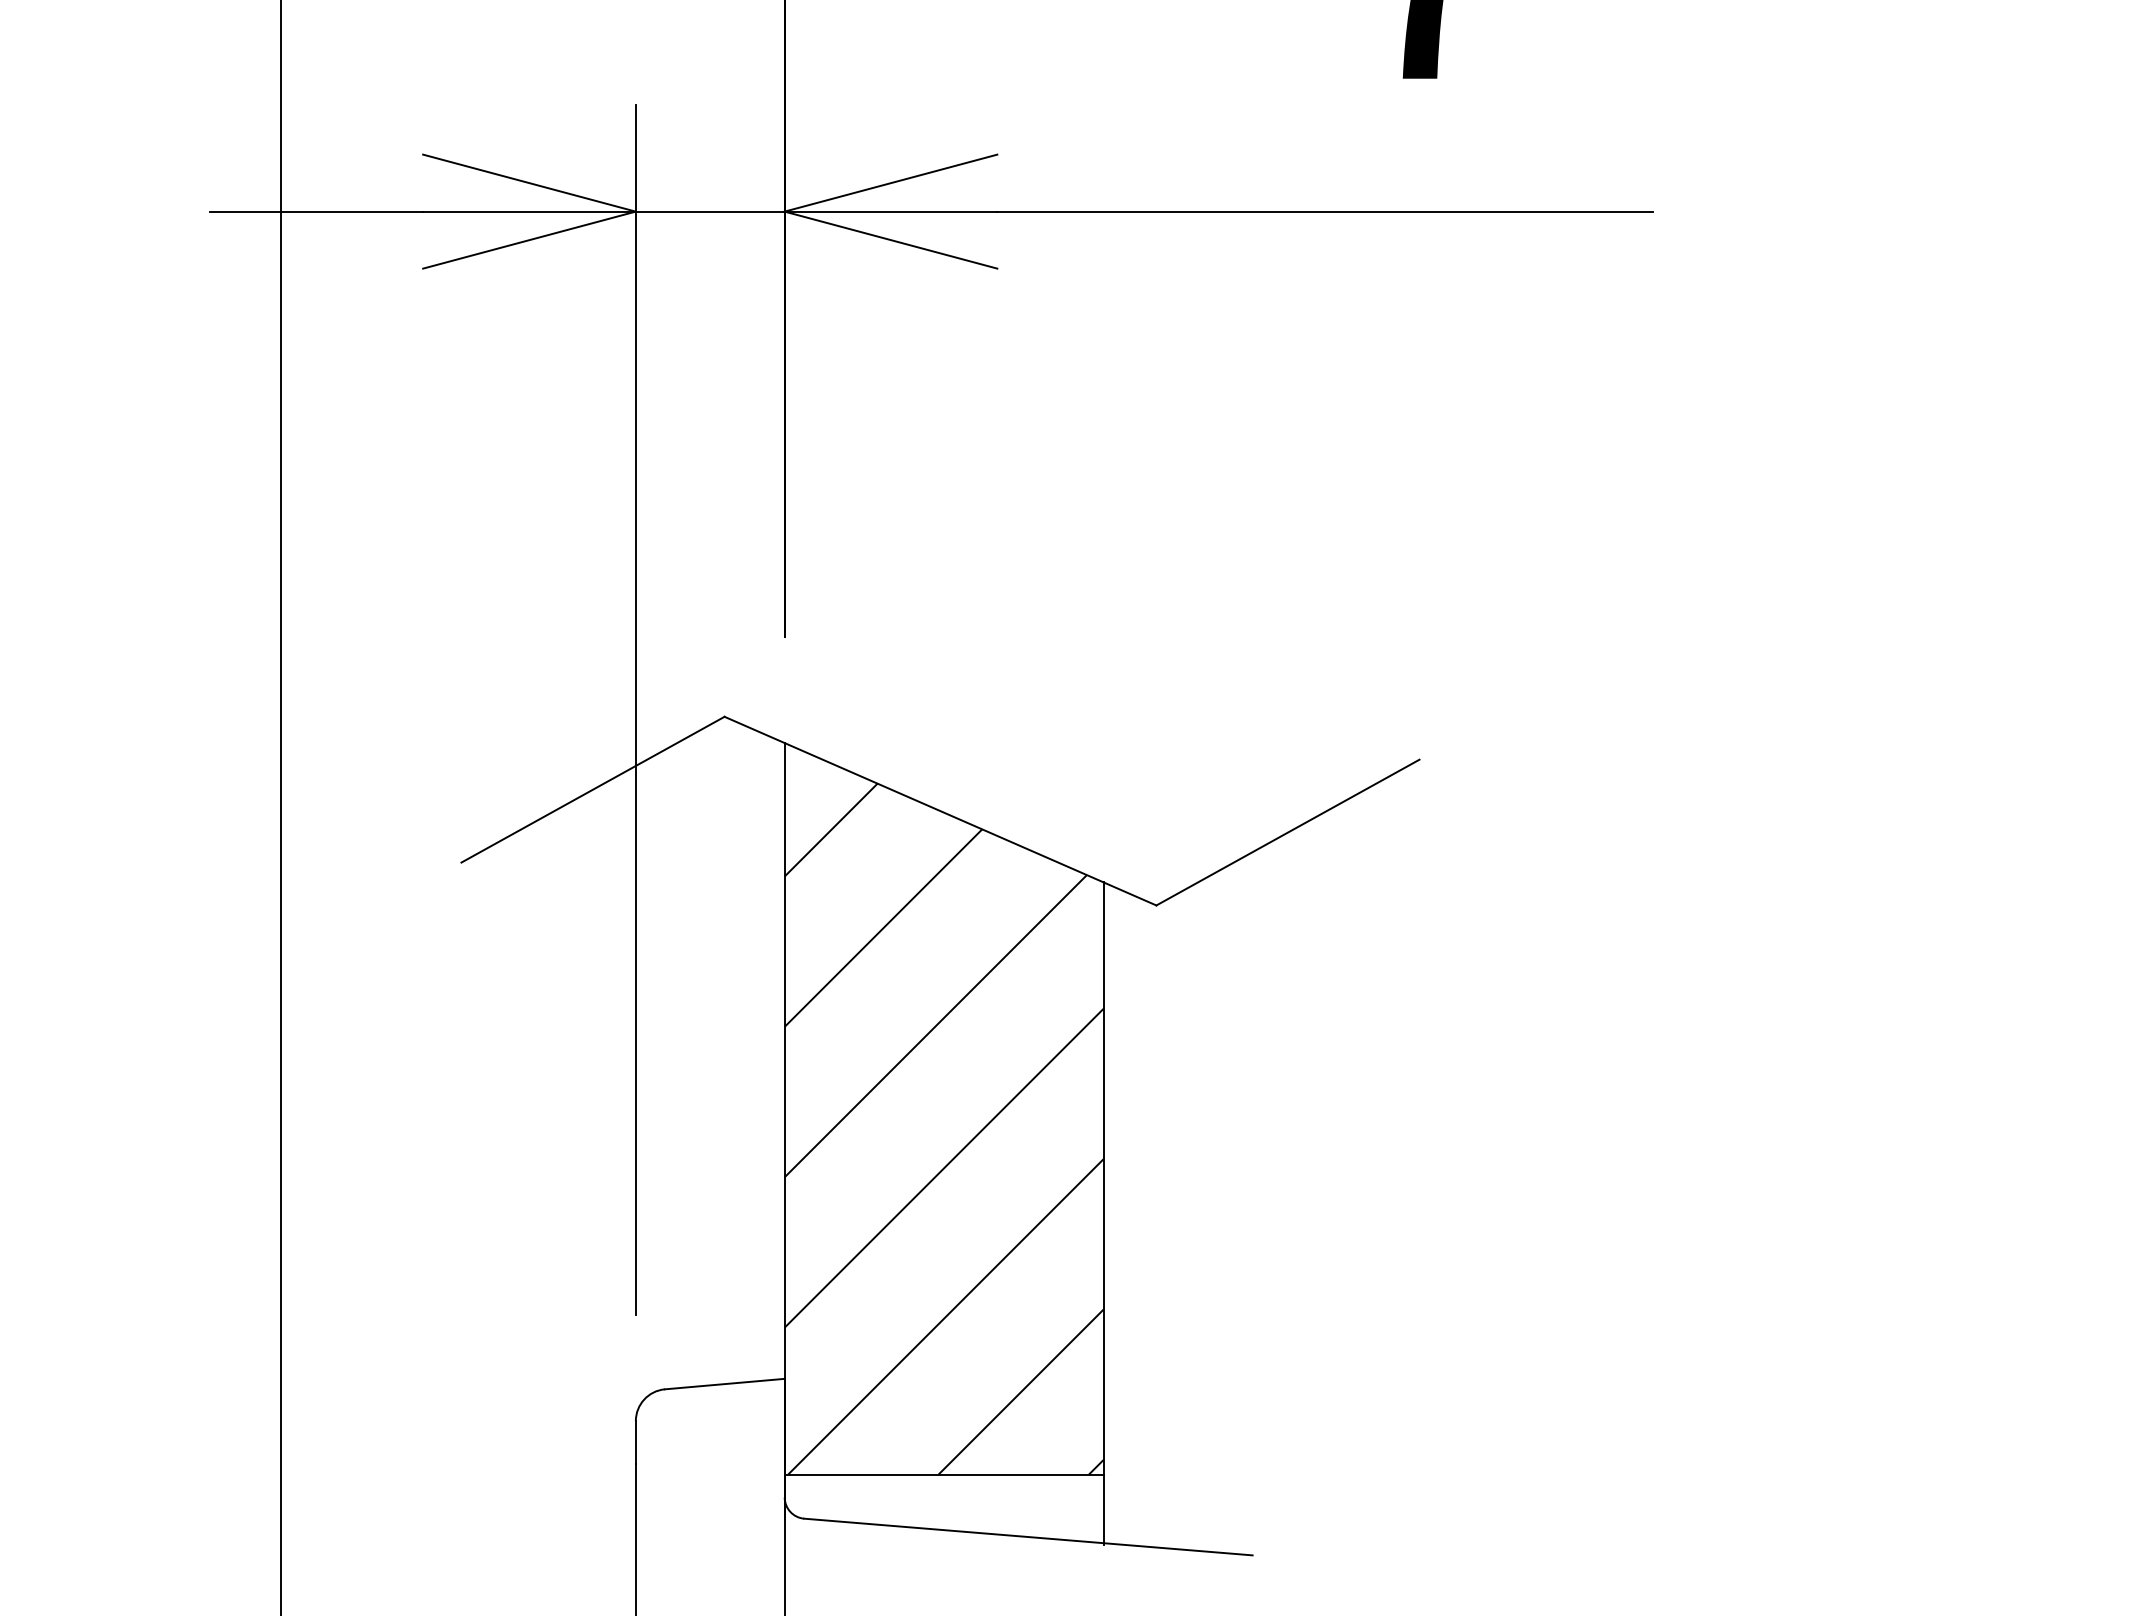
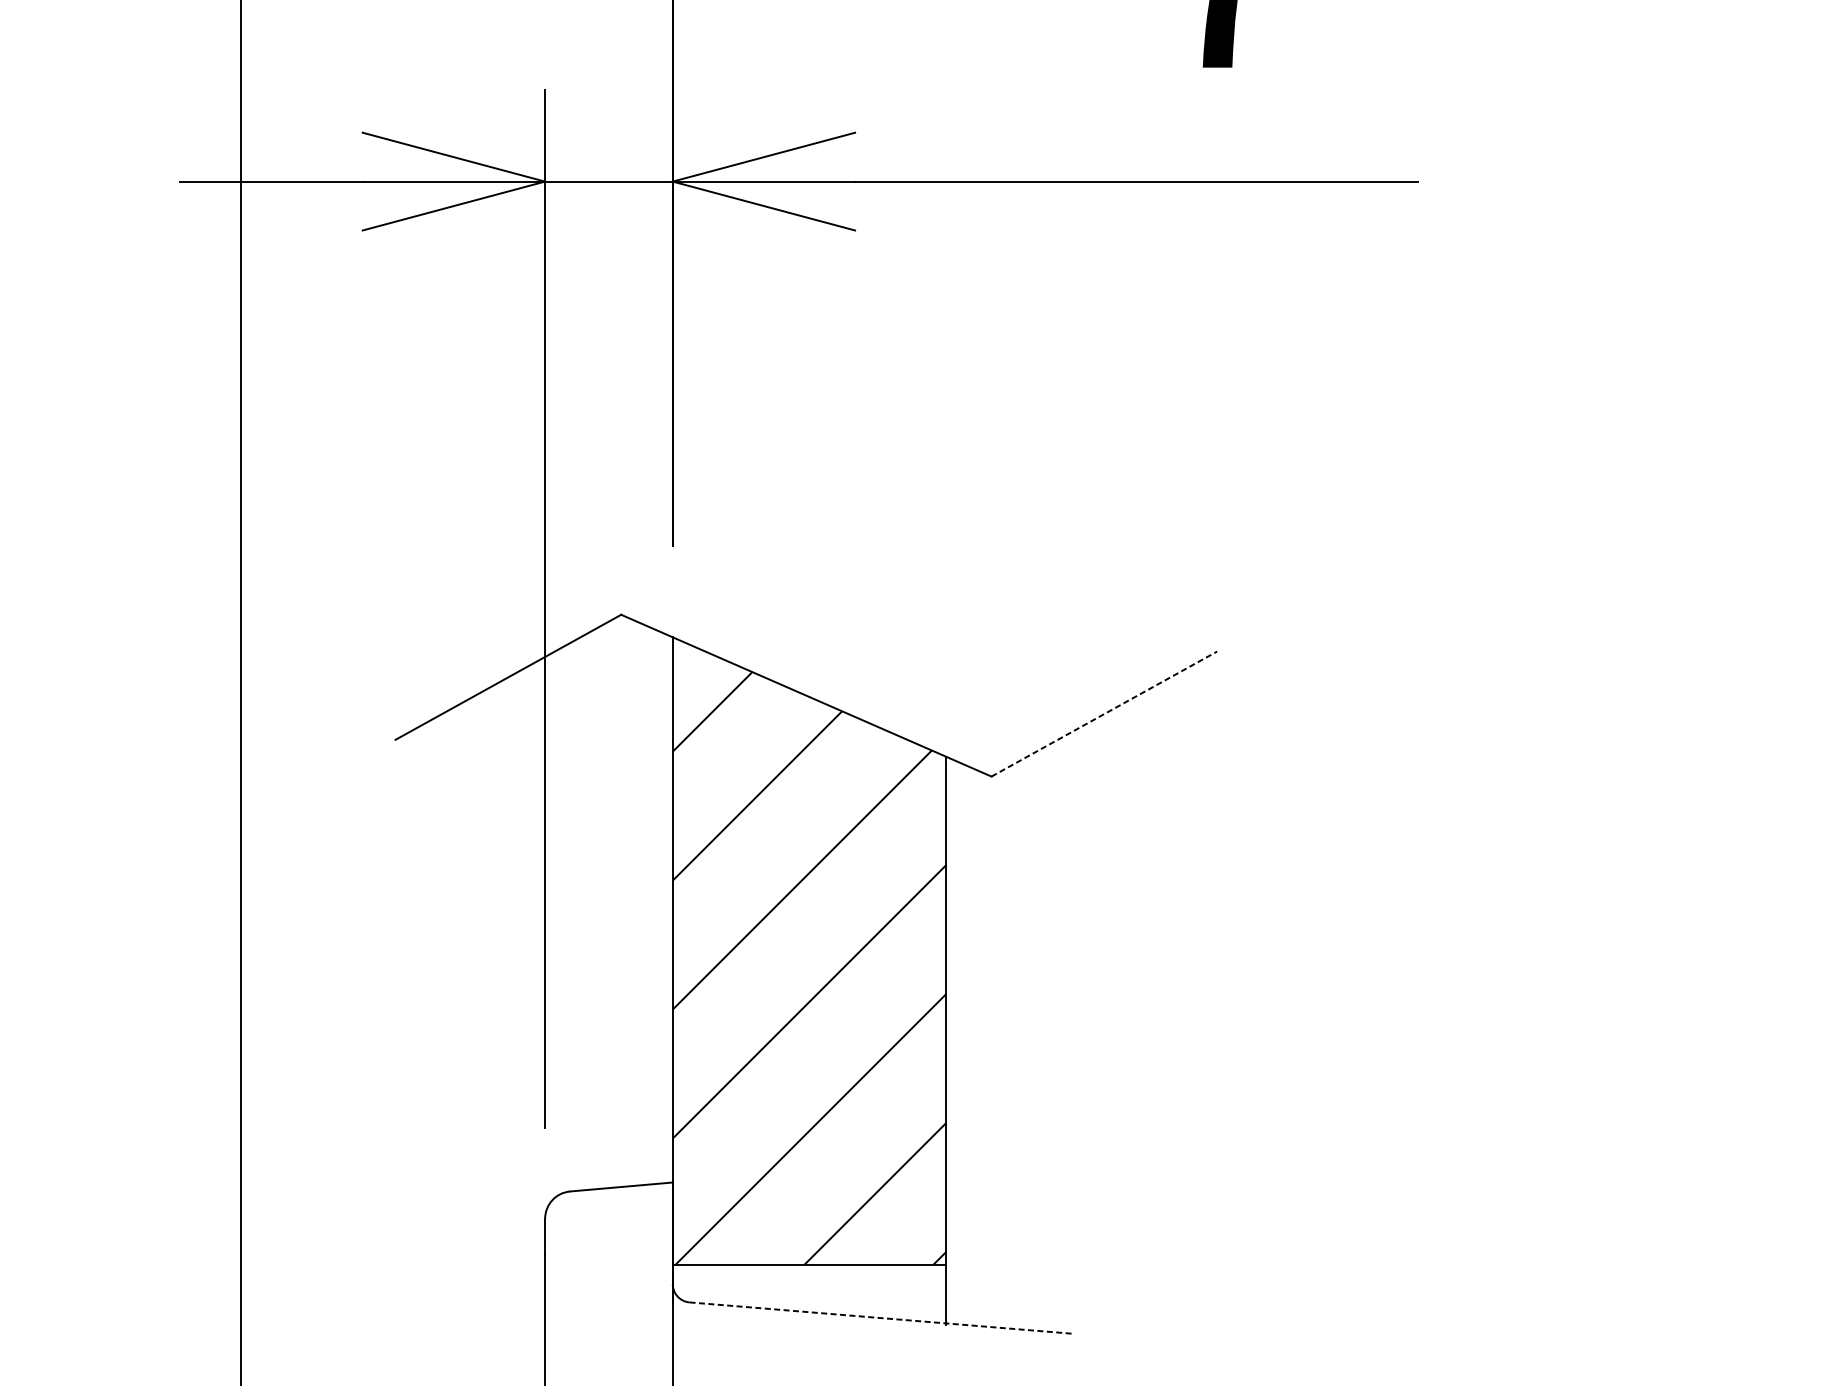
line: (1288, 832) -> (1104, 714), solid -> dashed
line: (1028, 1537) -> (881, 1318), solid -> dashed

